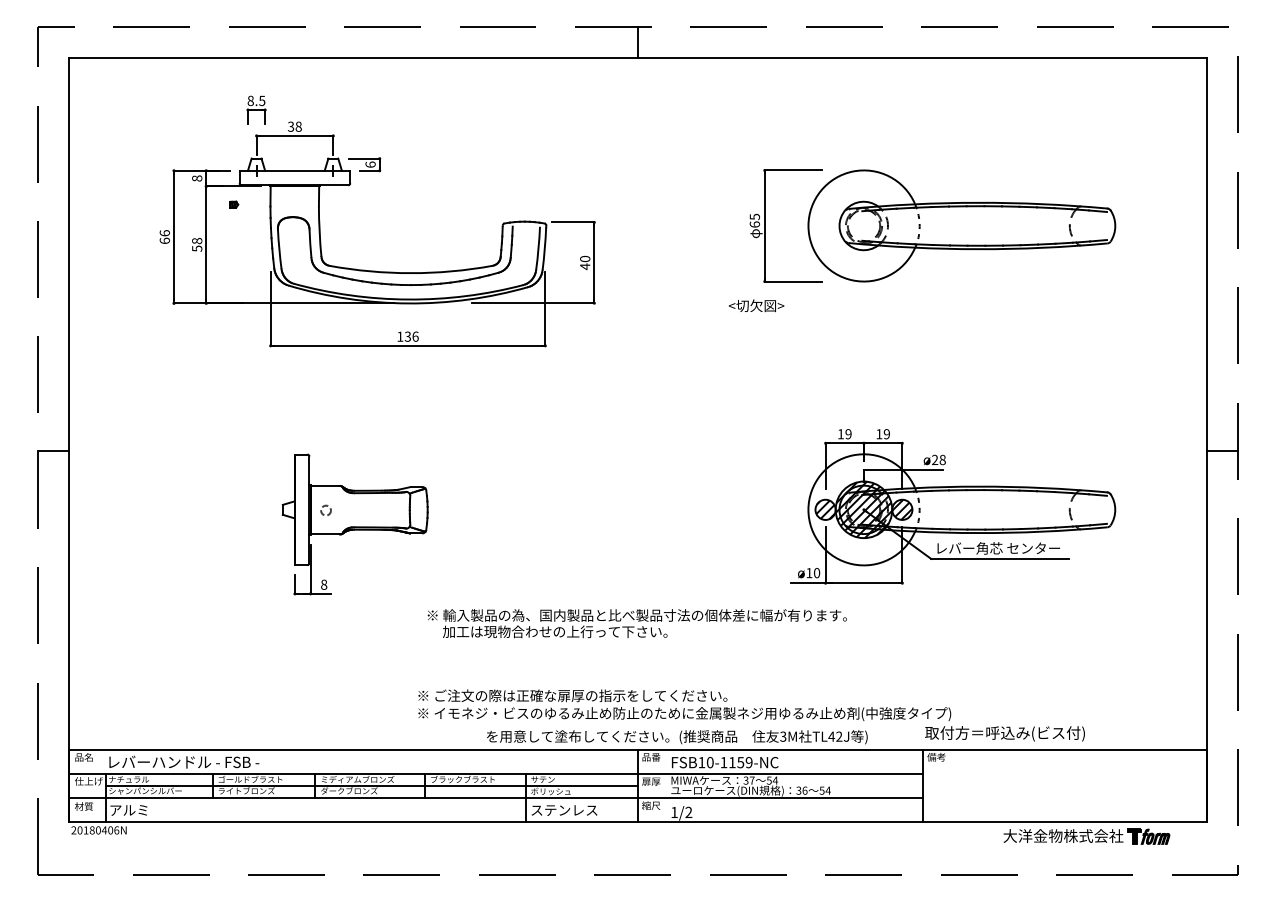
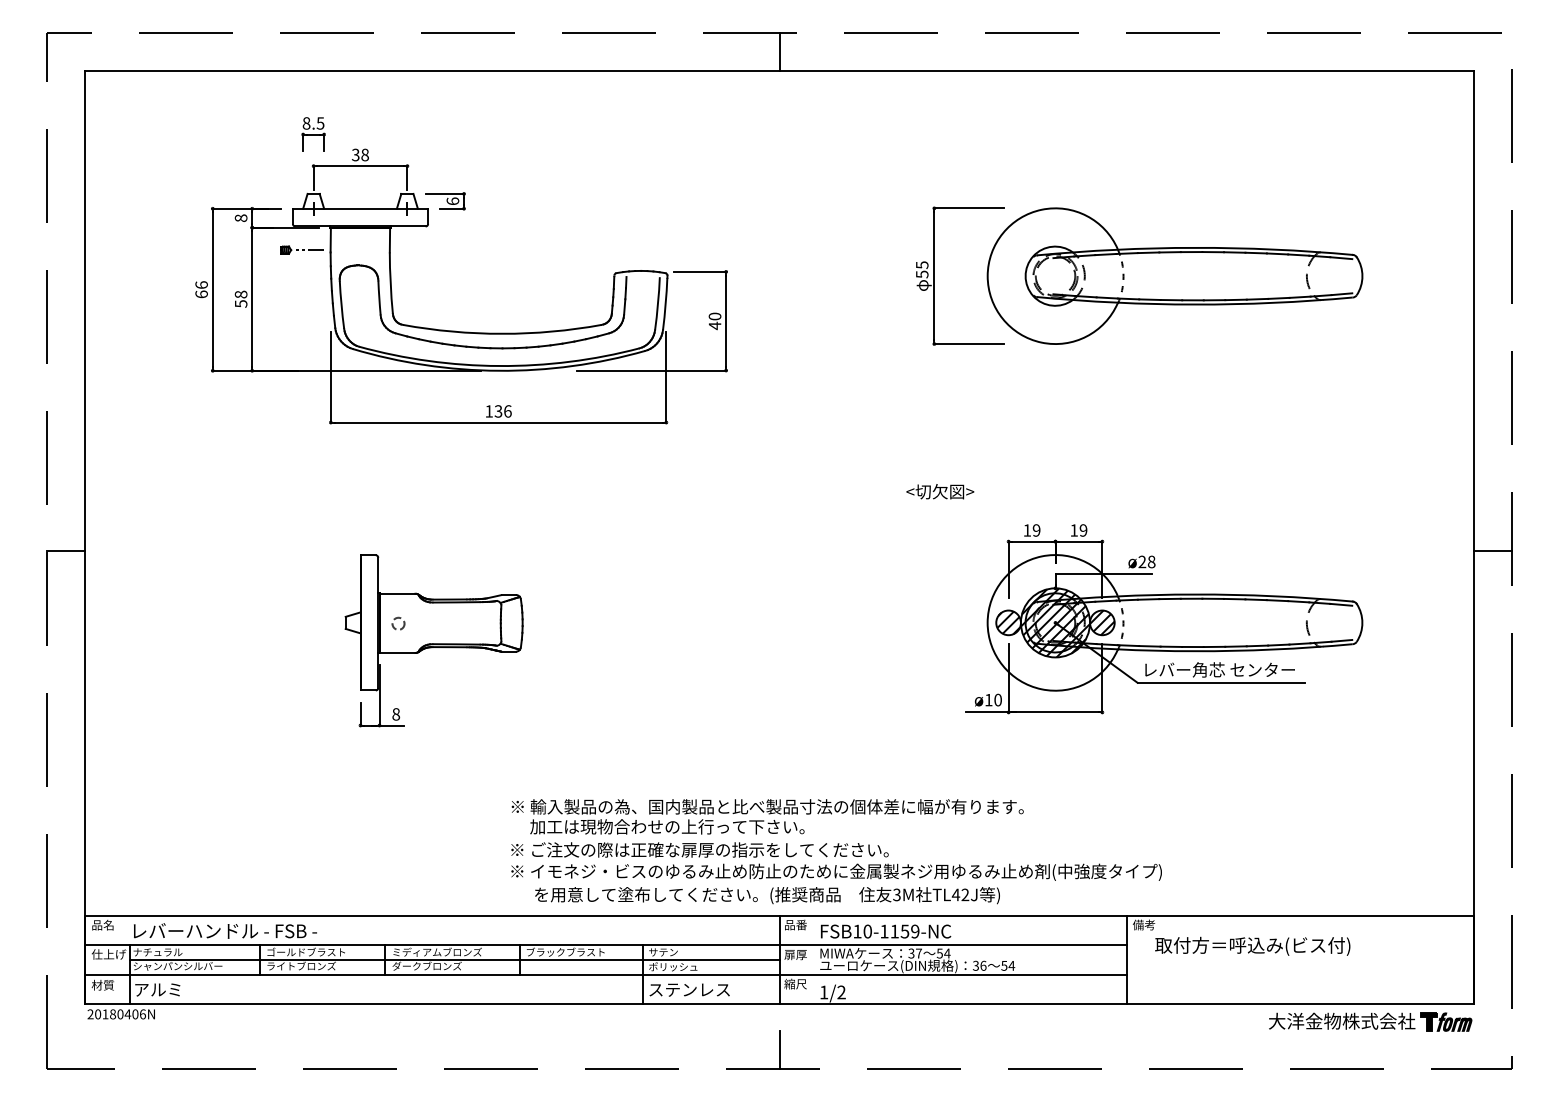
line: (253, 204) -> (309, 250), added
text: (755, 224) -> (922, 274), 65 -> 55
text: (756, 305) -> (940, 491), moved
text: (637, 623) -> (767, 816), moved
text: (1004, 733) -> (1252, 945), moved
text: (677, 737) -> (767, 895), moved
part: (1086, 836) -> (1370, 1021), moved
line: (638, 859) -> (779, 1050), added

